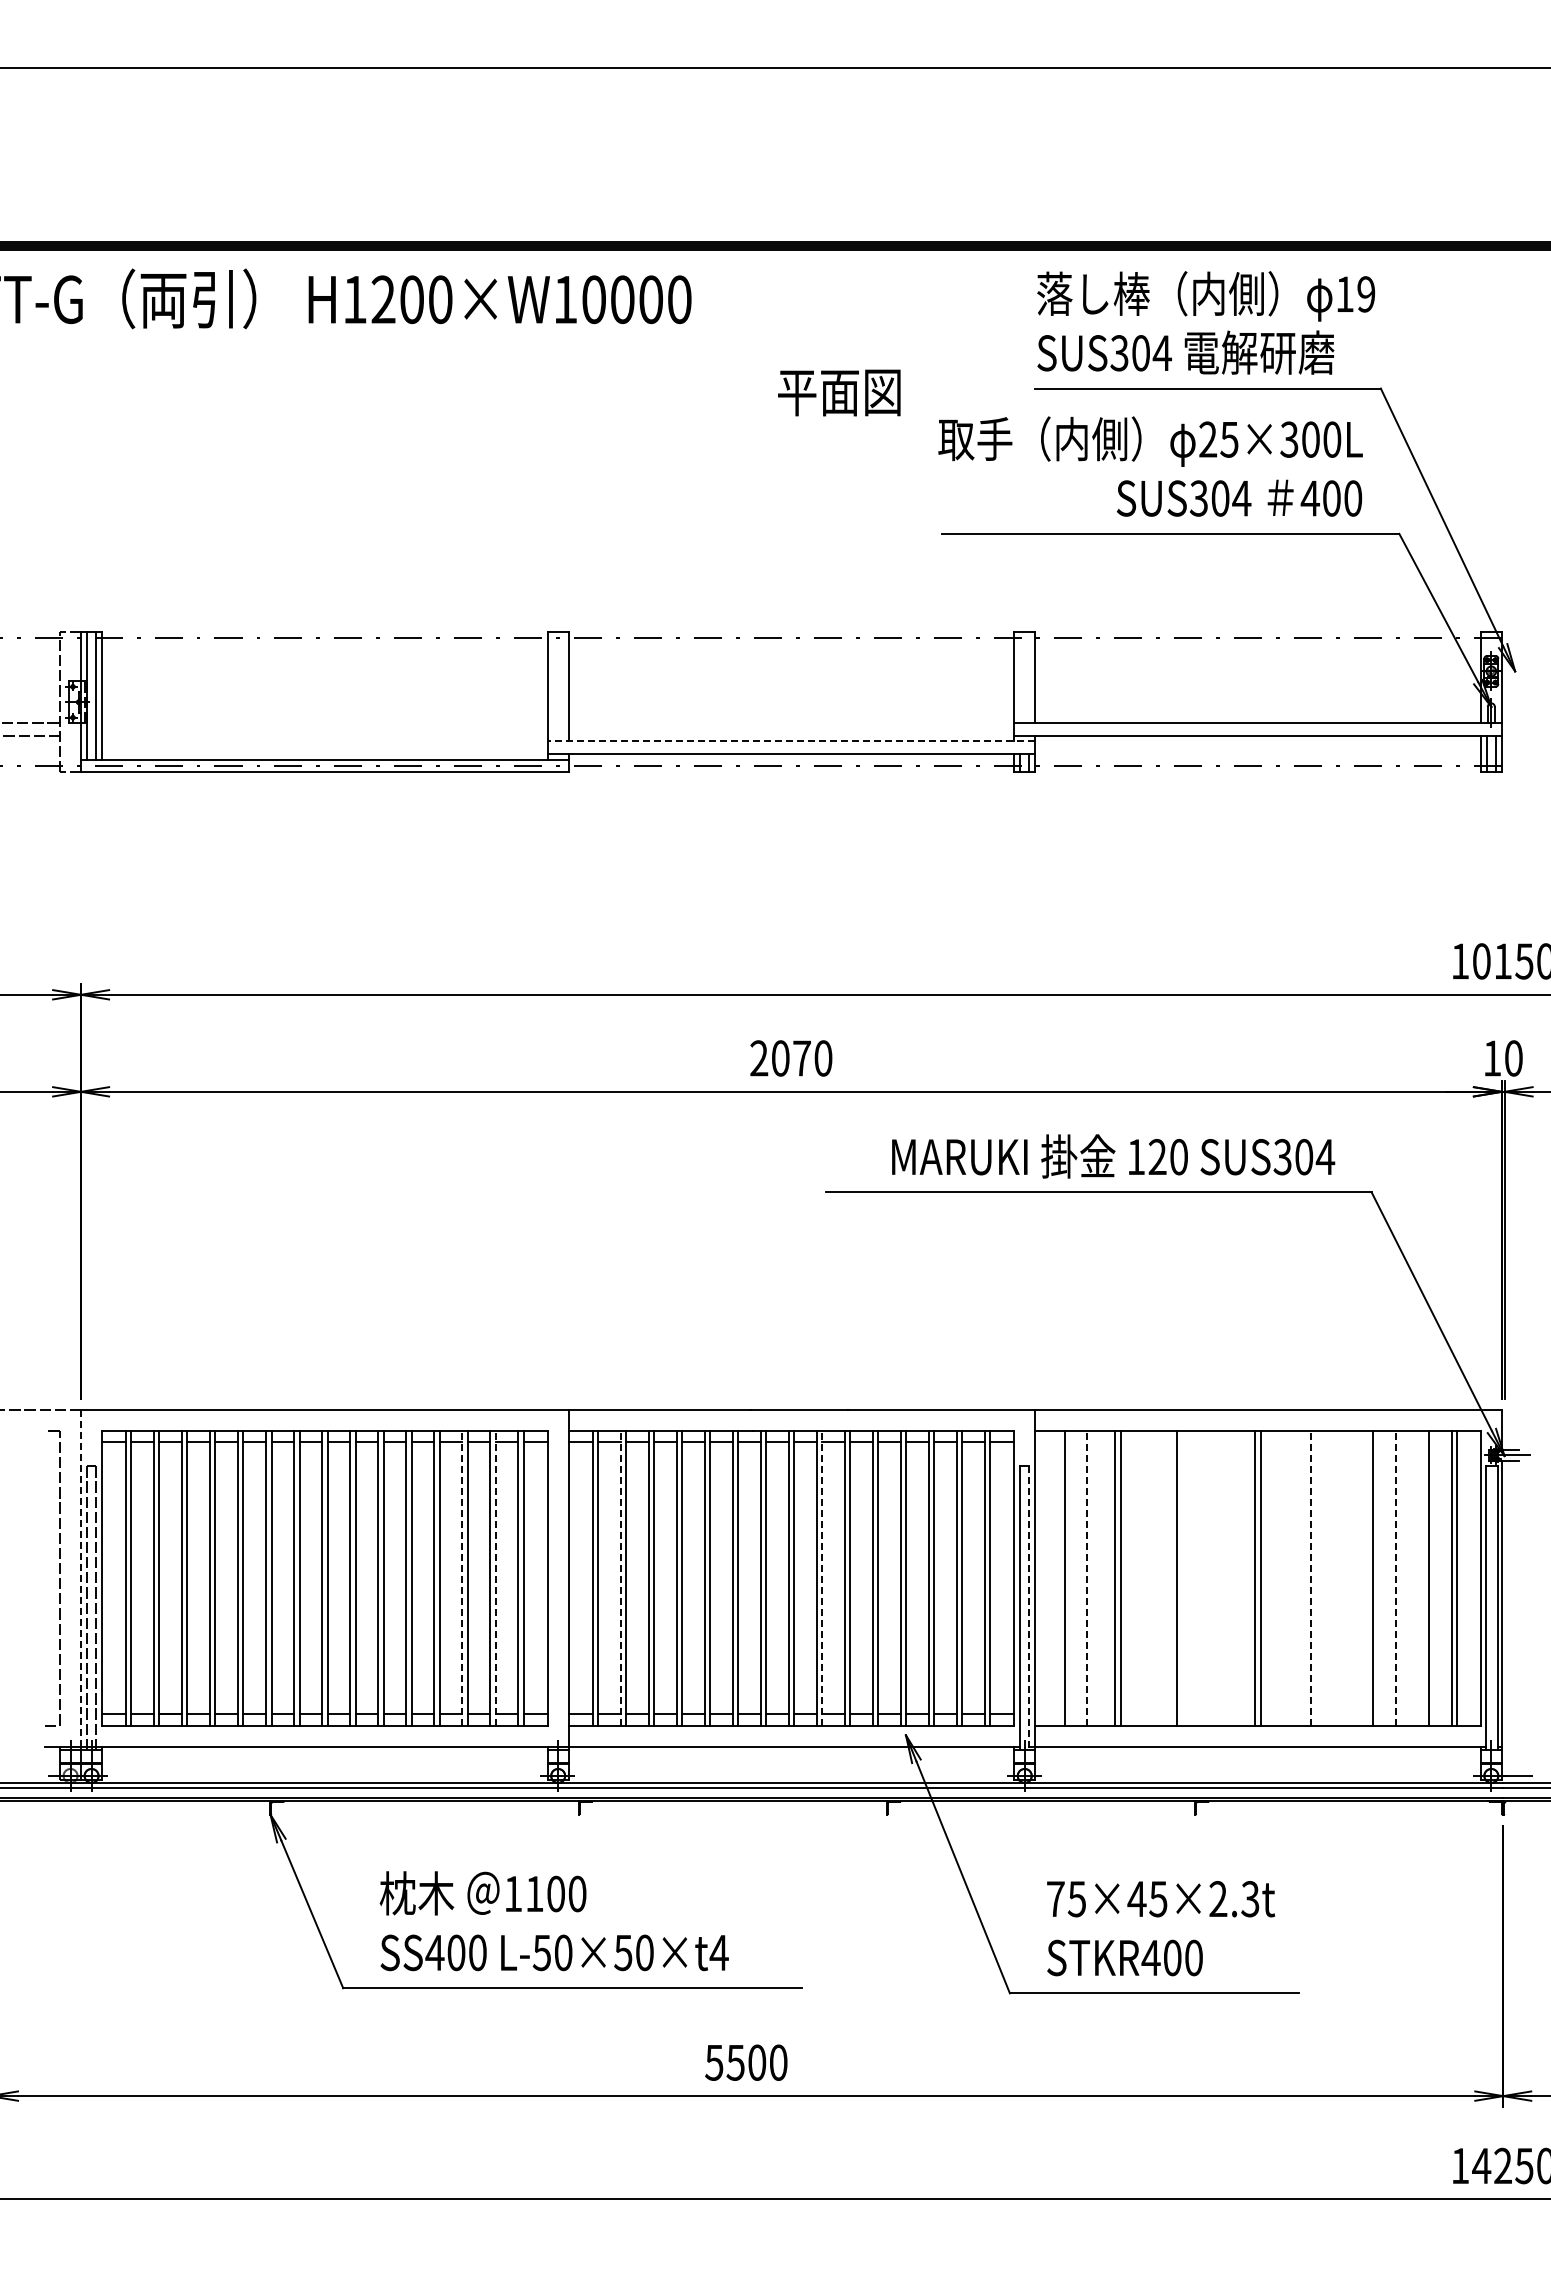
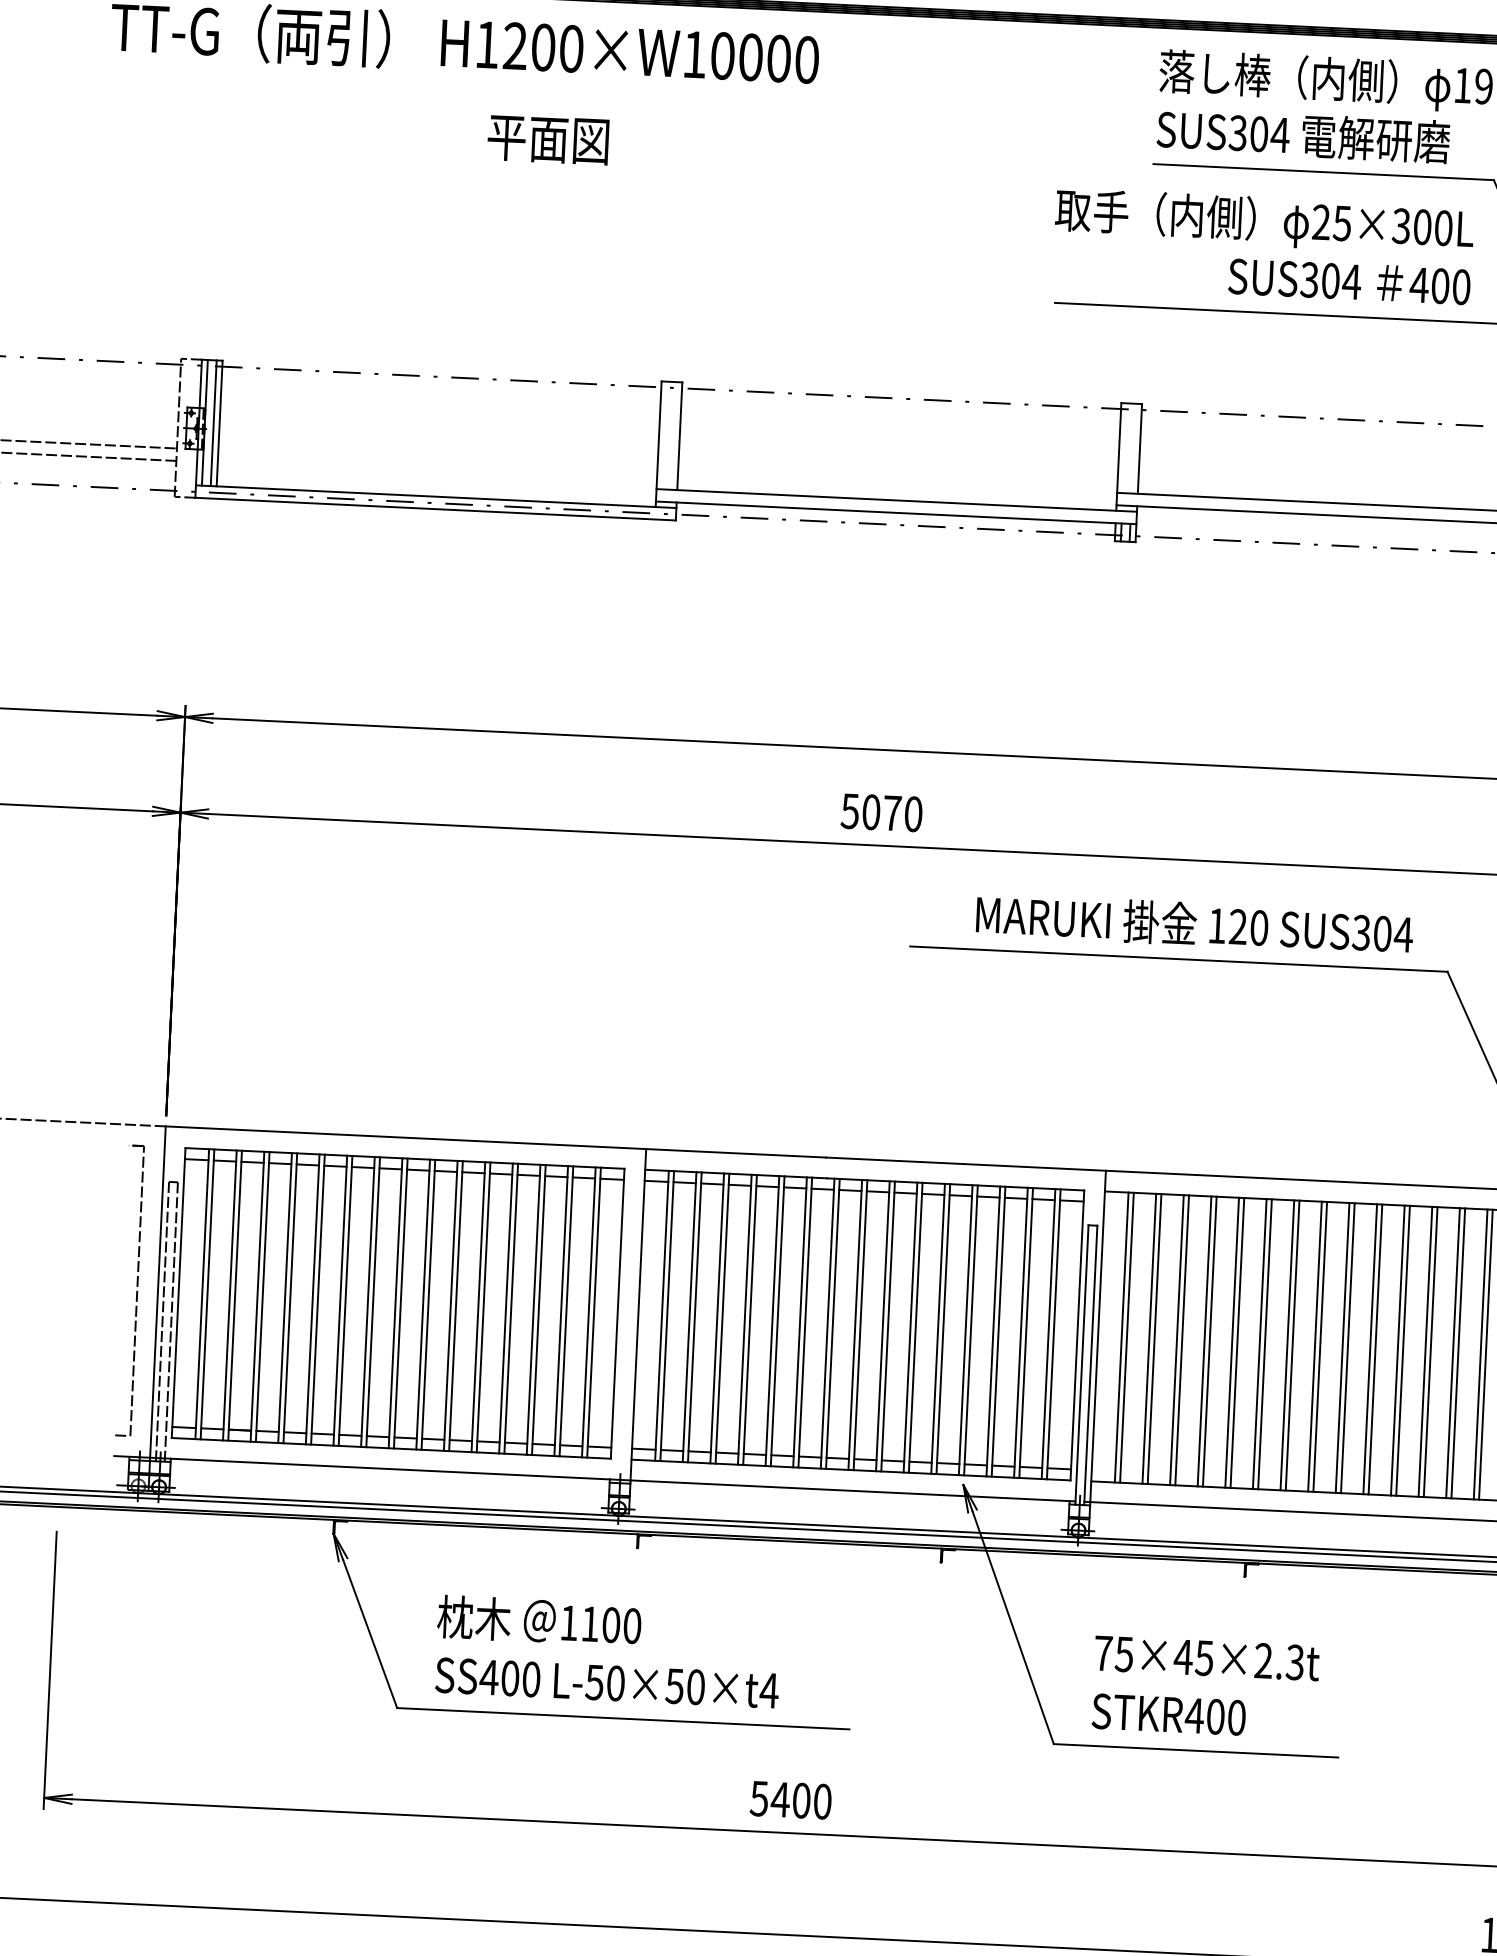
text: (839, 392) -> (548, 139), moved
line: (791, 741) -> (896, 500), dashed -> solid
text: (759, 1058) -> (850, 811), 2070 -> 5070
line: (462, 1577) -> (533, 1308), dashed -> solid
line: (495, 1577) -> (566, 1310), dashed -> solid
line: (620, 1577) -> (689, 1316), dashed -> solid
line: (822, 1577) -> (888, 1325), dashed -> solid
line: (1087, 1577) -> (1149, 1337), dashed -> solid
line: (1311, 1577) -> (1370, 1348), dashed -> solid
line: (1395, 1577) -> (1453, 1352), dashed -> solid
line: (81, 1578) -> (158, 1292), dashed -> solid
line: (1059, 1578) -> (1121, 1337), added
line: (1092, 1578) -> (1154, 1339), added
line: (1143, 1578) -> (1204, 1341), added
line: (1148, 1578) -> (1209, 1341), added
line: (1171, 1578) -> (1232, 1342), added
line: (1199, 1578) -> (1259, 1344), added
line: (1204, 1578) -> (1264, 1344), added
line: (1227, 1578) -> (1287, 1345), added
line: (1232, 1578) -> (1292, 1345), added
line: (1283, 1578) -> (1342, 1348), added
line: (1288, 1578) -> (1347, 1348), added
line: (1316, 1578) -> (1375, 1349), added
line: (1339, 1578) -> (1397, 1350), added
line: (1344, 1578) -> (1402, 1350), added
line: (1367, 1578) -> (1425, 1351), added
line: (1400, 1578) -> (1457, 1353), added
line: (1423, 1578) -> (1480, 1354), added
line: (1029, 1608) -> (1091, 1365), dashed -> solid
text: (735, 2062) -> (780, 1799), 5500 -> 5400

